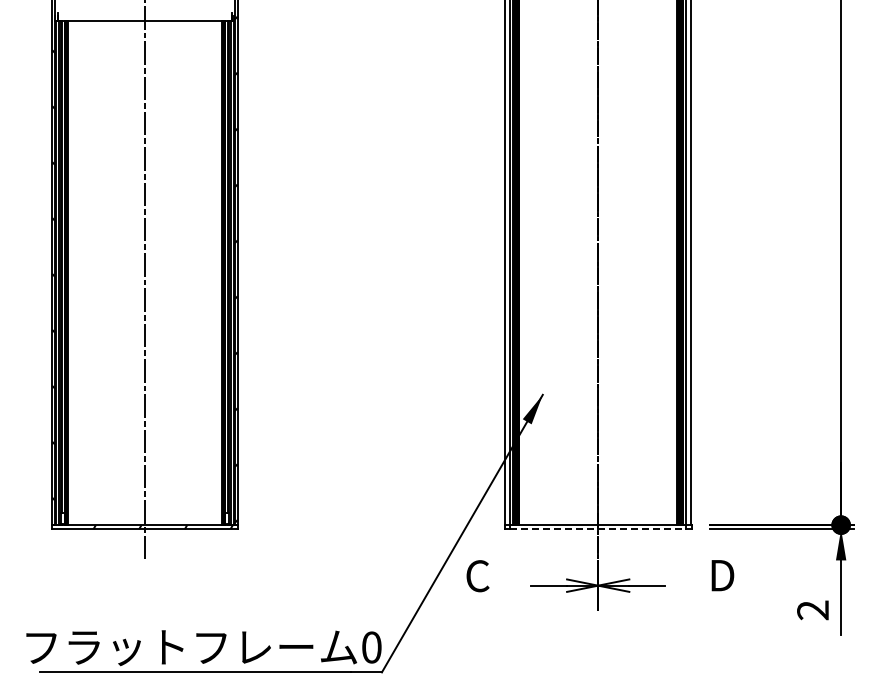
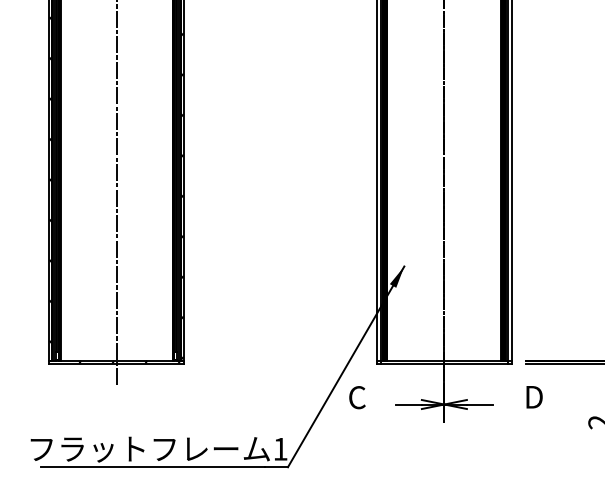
line: (598, 529) -> (444, 363), dashed -> solid
text: (371, 647) -> (280, 449), 0 -> 1

